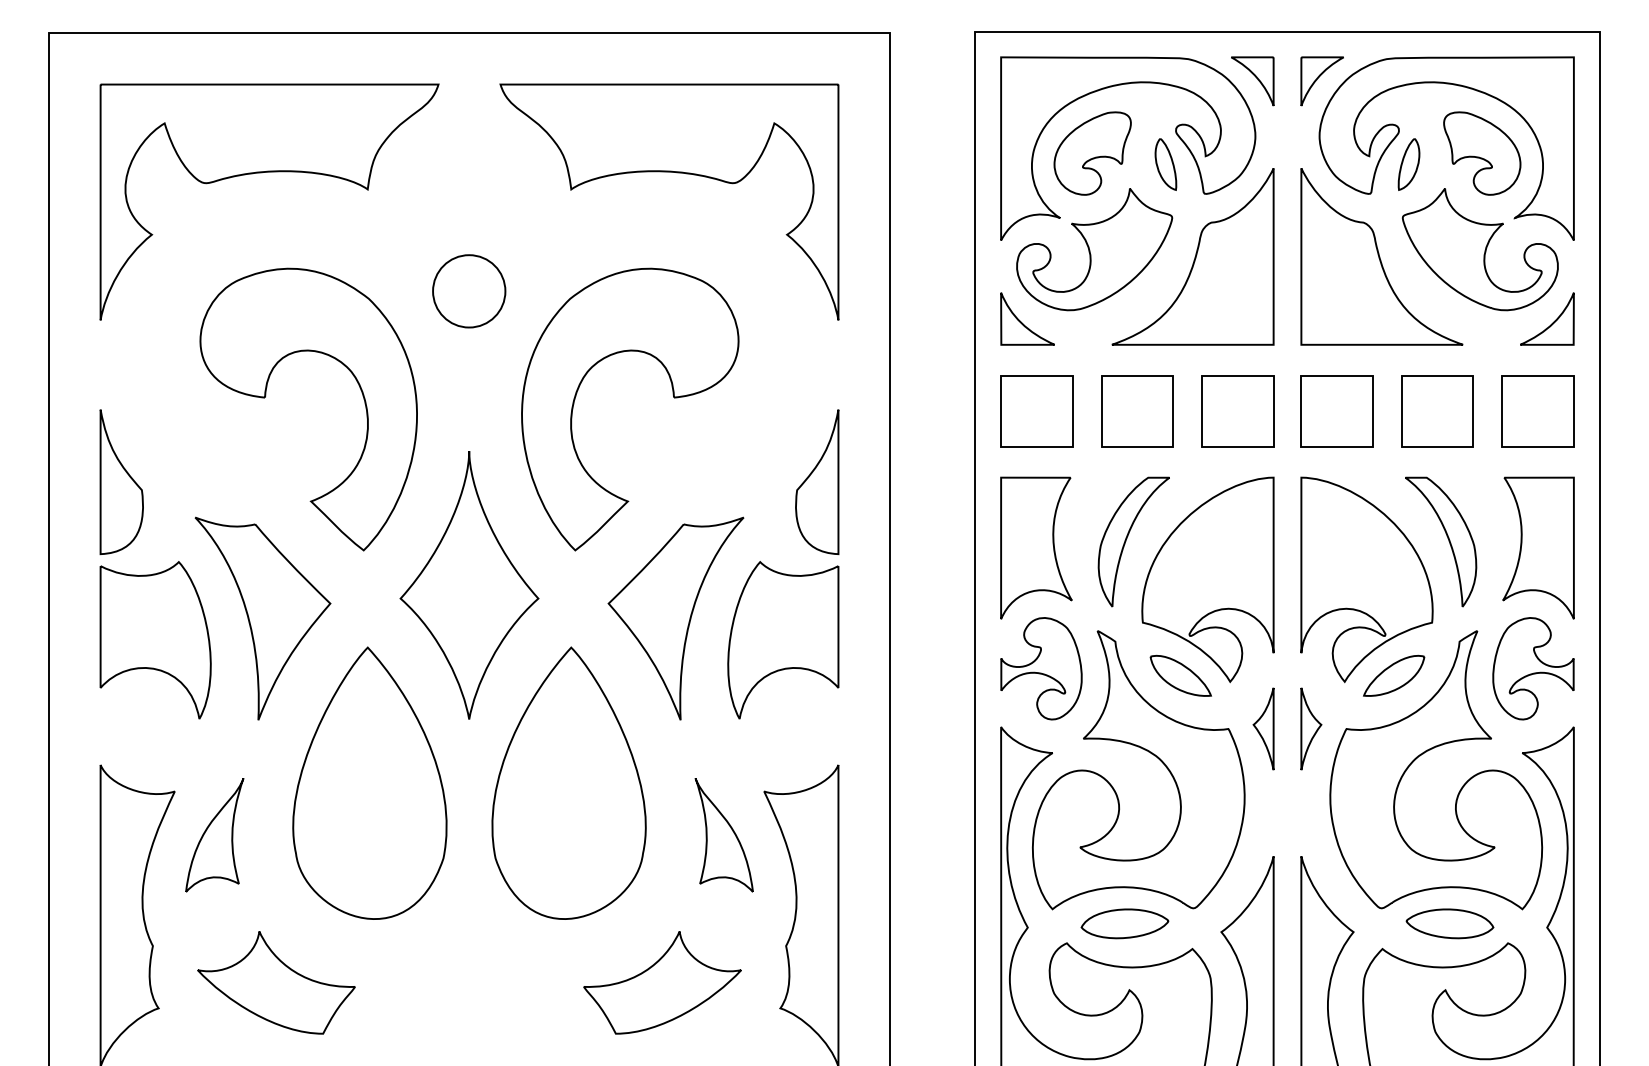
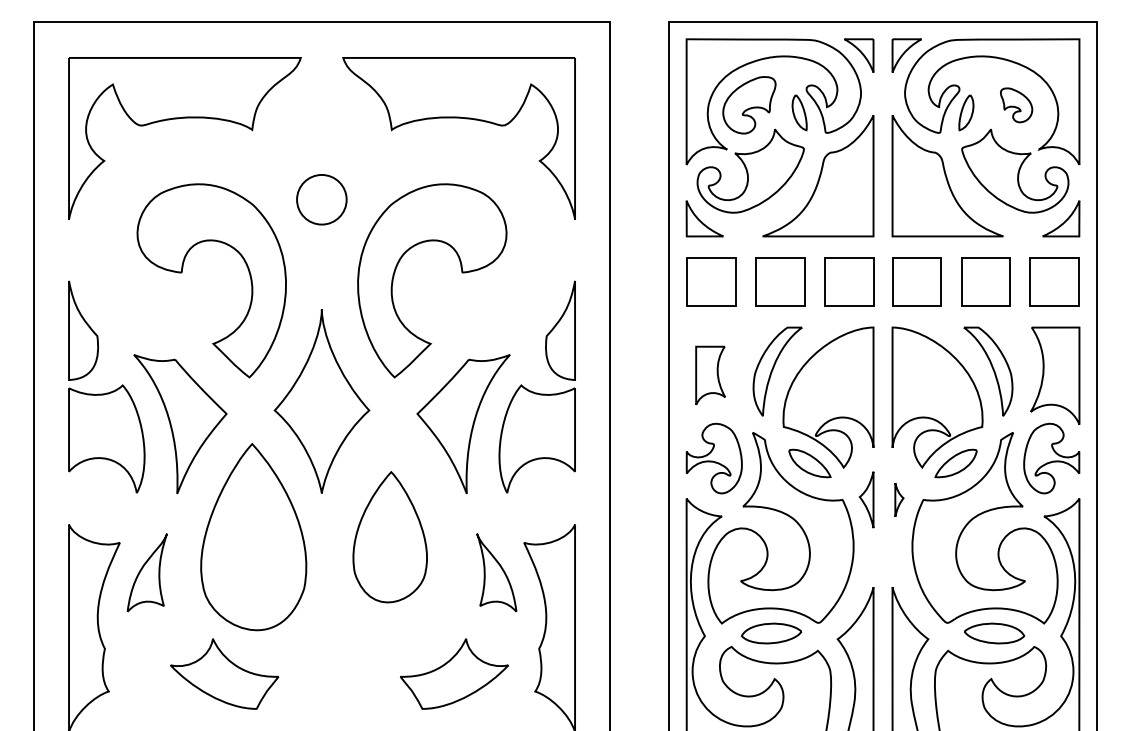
part: (1482, 153) -> (1016, 105), size x0.6
part: (1035, 547) -> (710, 375), size x0.6
part: (1311, 728) -> (899, 499), size x0.6
part: (567, 783) -> (389, 537), size x0.7
part: (276, 982) -> (224, 673), moved

